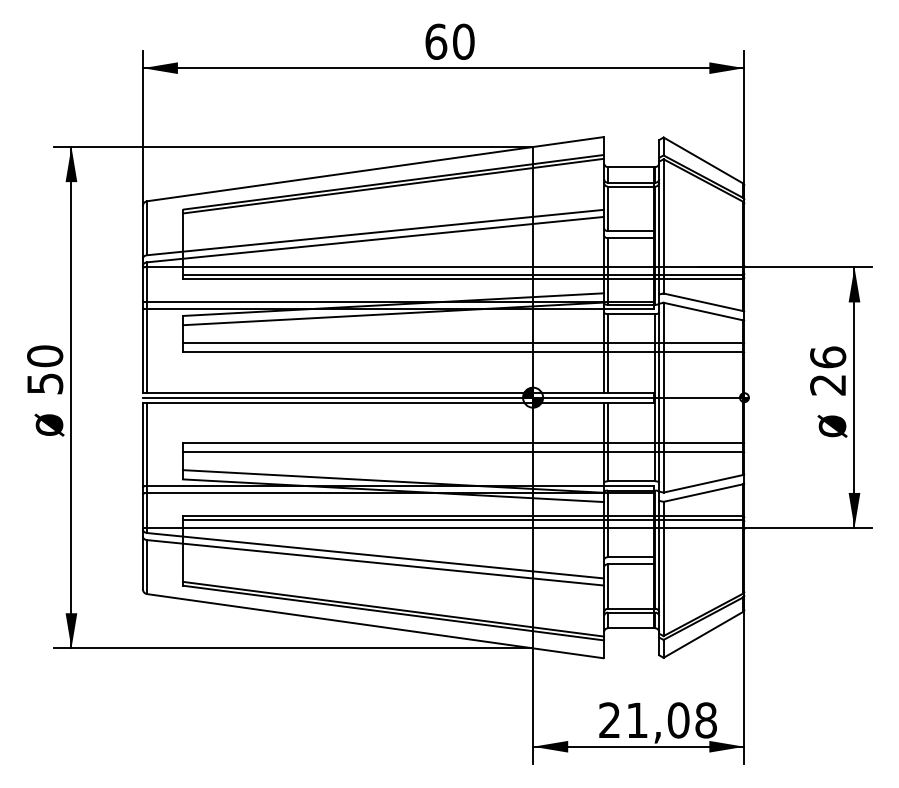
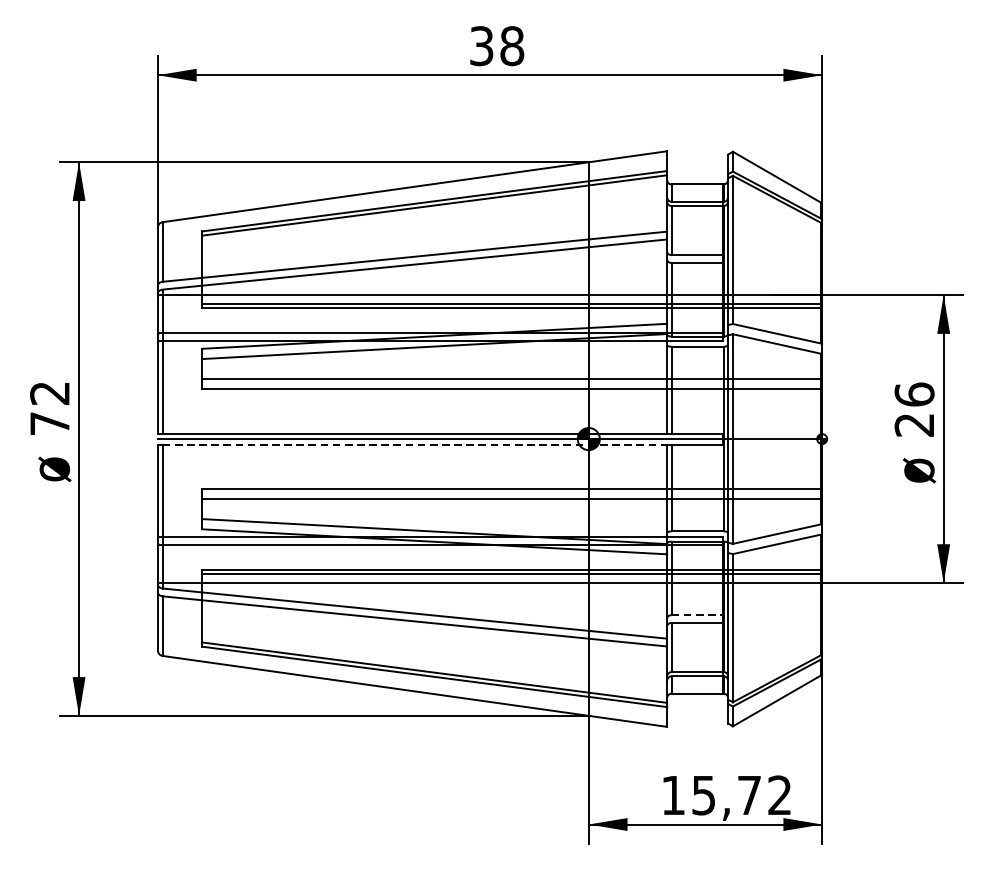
text: (449, 41) -> (496, 45), 60 -> 38
text: (45, 369) -> (50, 407), 50 -> 72
line: (376, 402) -> (415, 444), solid -> dashed
line: (631, 557) -> (697, 615), solid -> dashed
text: (657, 720) -> (726, 795), 21,08 -> 15,72

